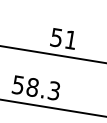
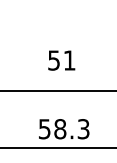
text: (63, 38) -> (61, 60), moved
text: (36, 88) -> (64, 129), moved

